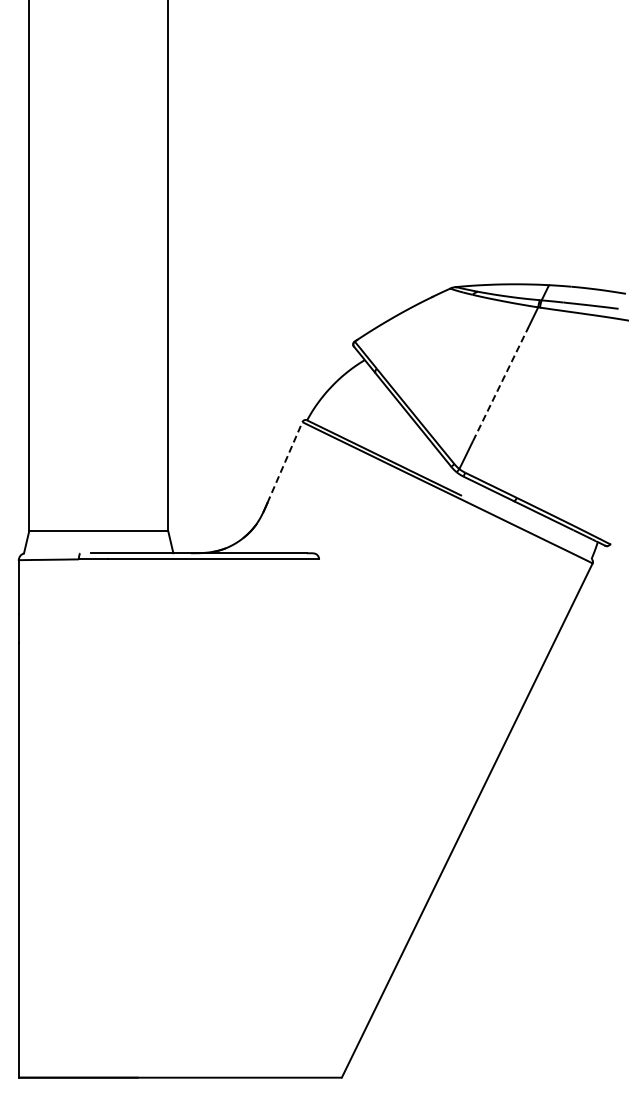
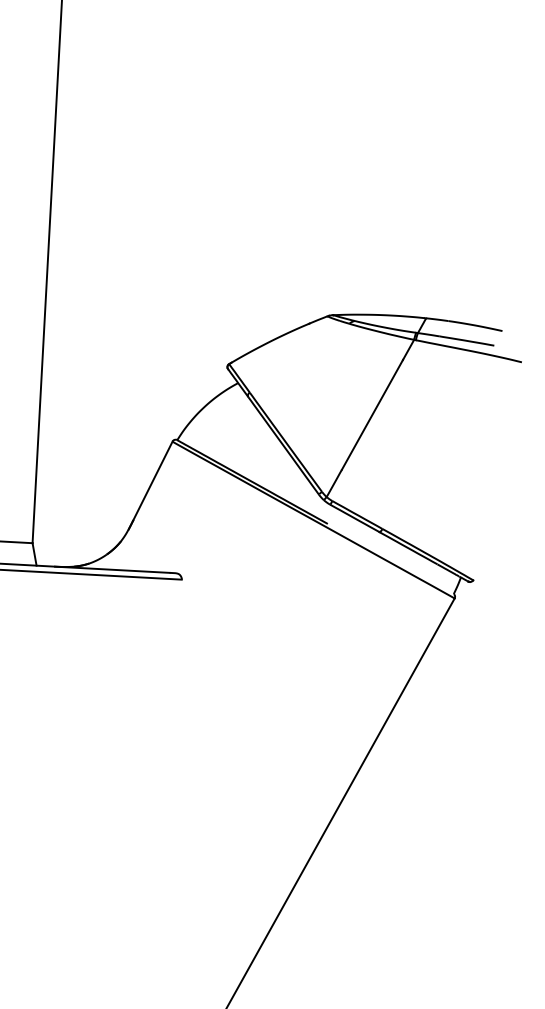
line: (500, 384) -> (372, 414), dashed -> solid
line: (285, 462) -> (153, 481), dashed -> solid

